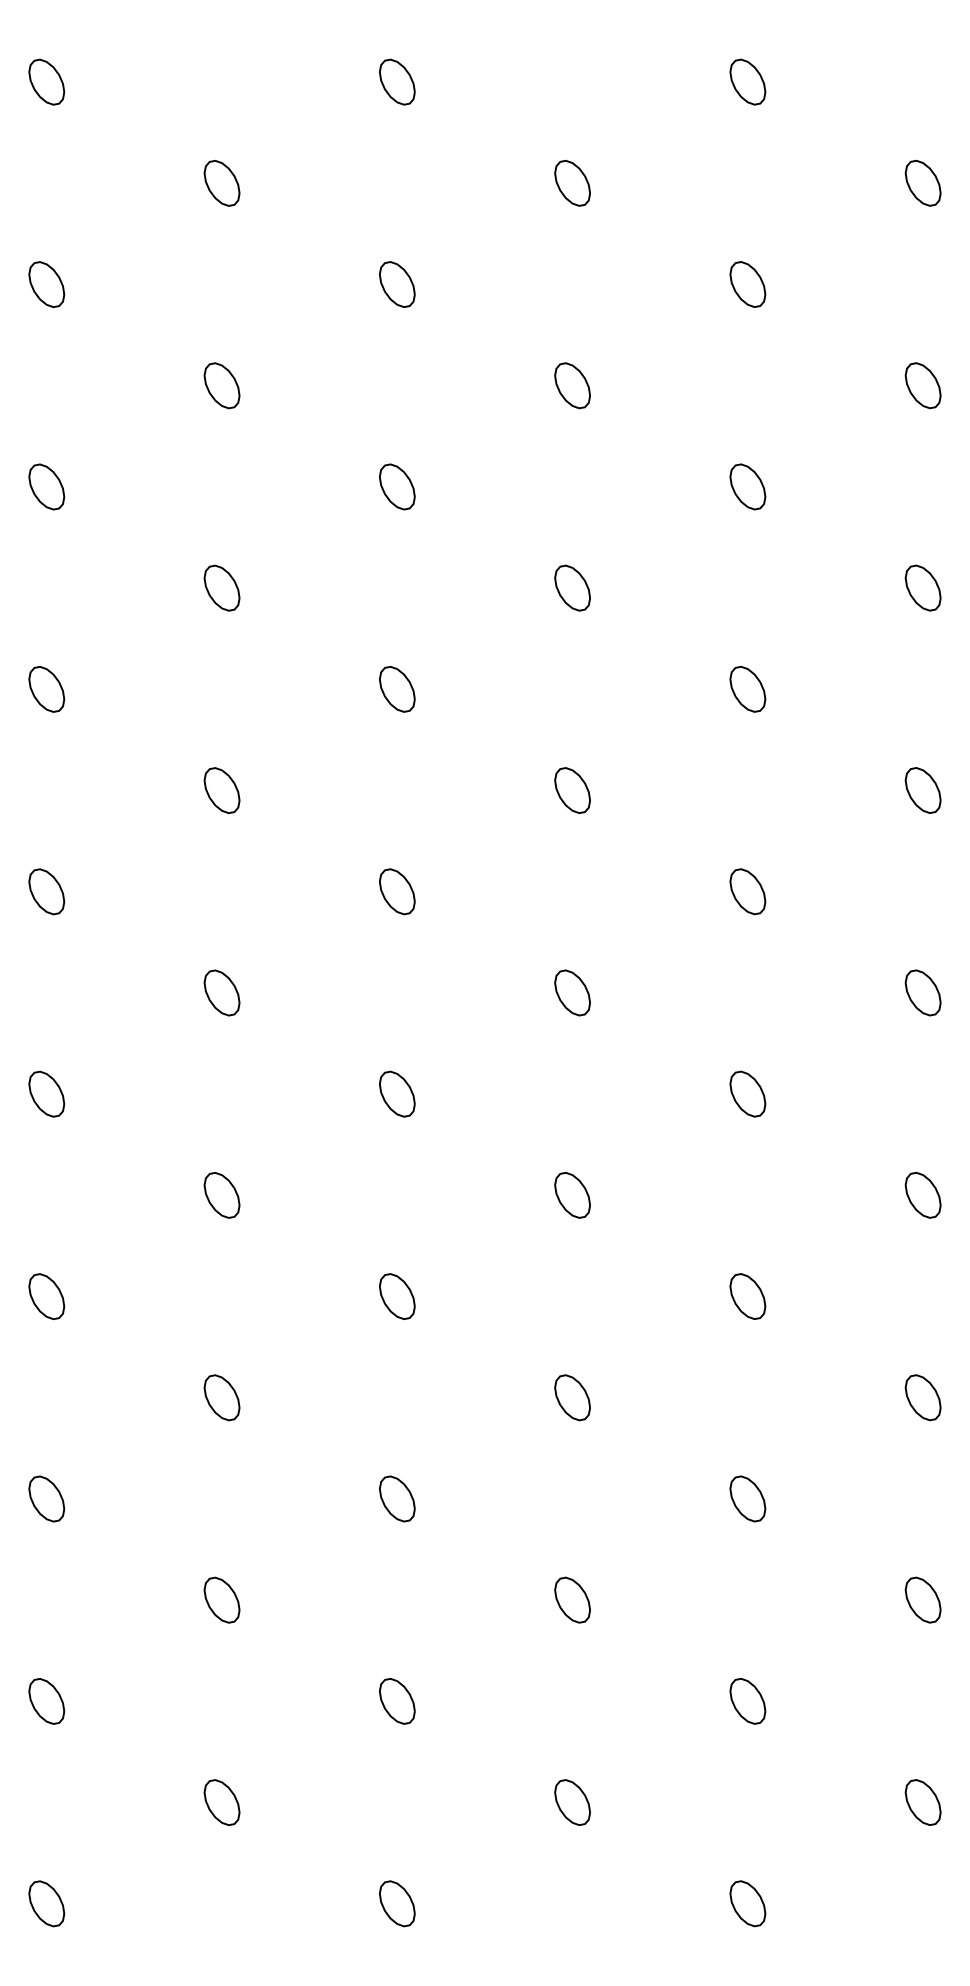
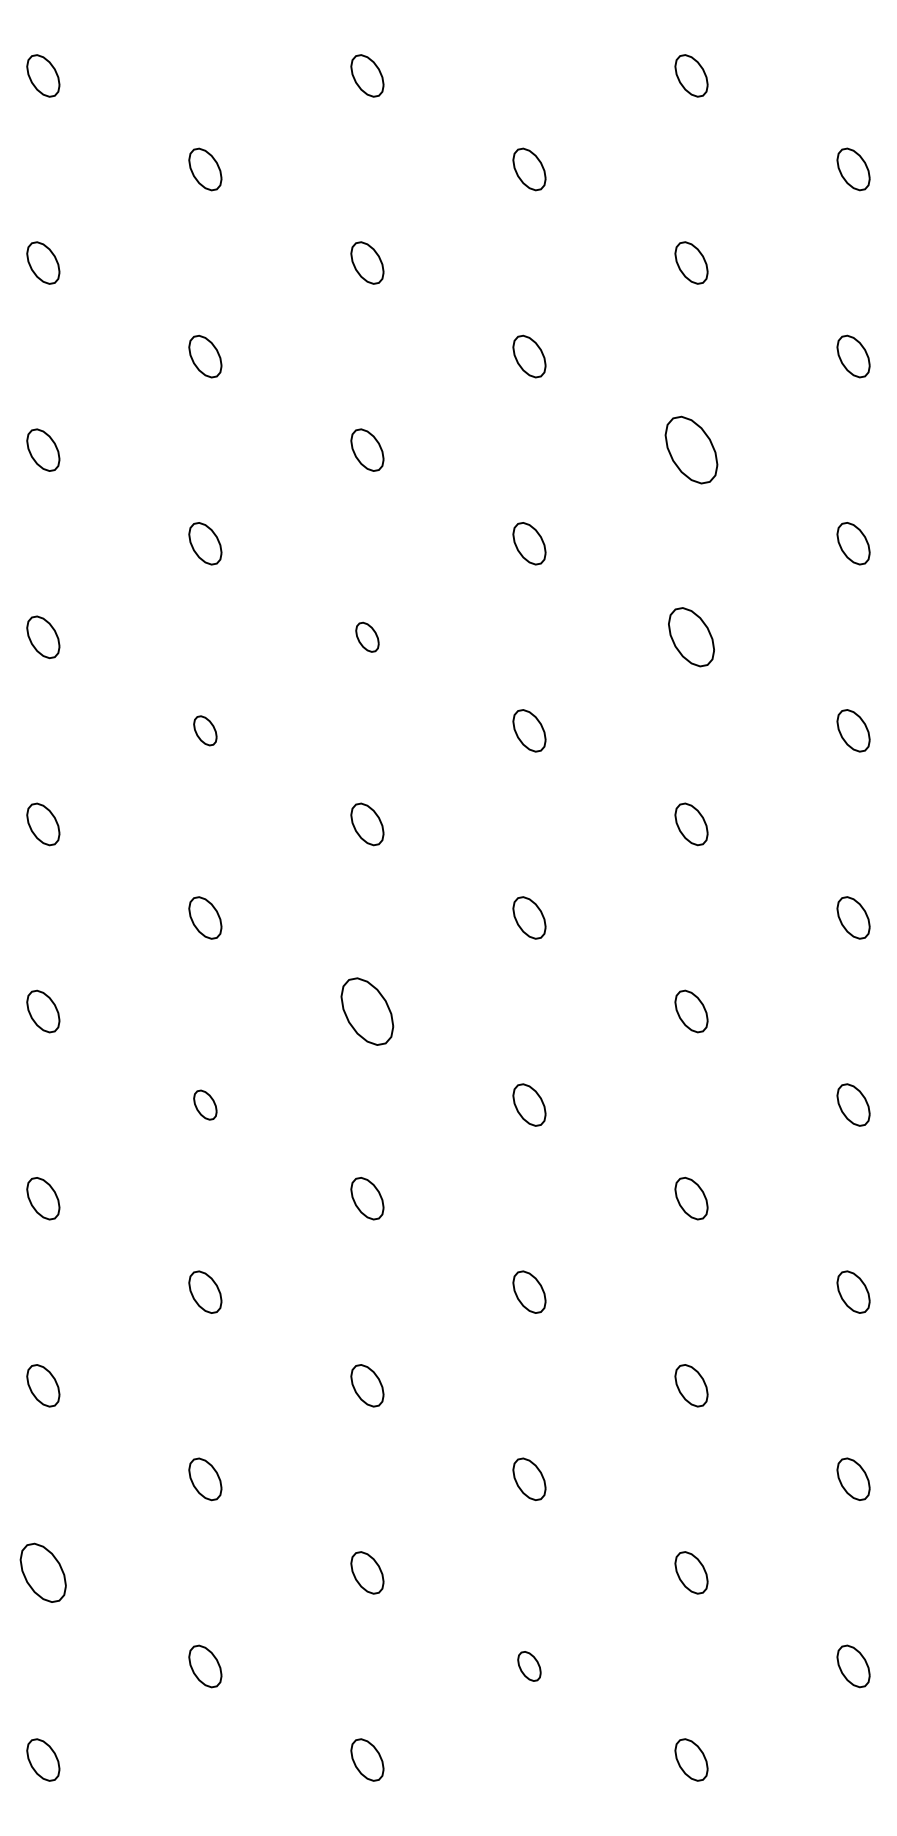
part: (747, 486) -> (691, 449), size x1.6
part: (397, 689) -> (367, 637), size x0.7
part: (747, 689) -> (691, 637), size x1.4
part: (221, 790) -> (204, 730), size x0.7
part: (397, 1093) -> (367, 1010), size x1.6
part: (221, 1195) -> (204, 1105), size x0.7
part: (46, 1701) -> (43, 1573), size x1.4
part: (572, 1802) -> (529, 1666), size x0.7

